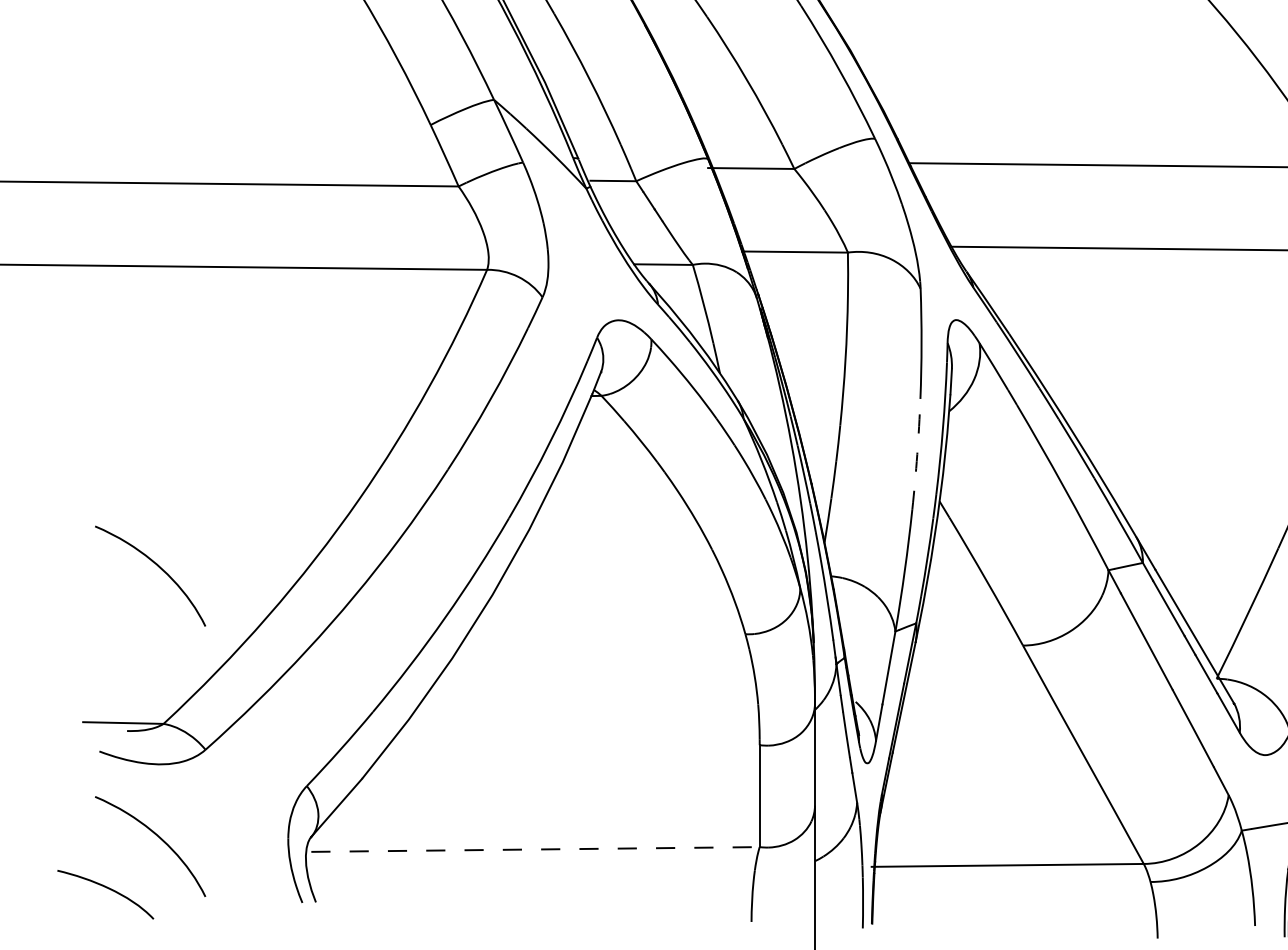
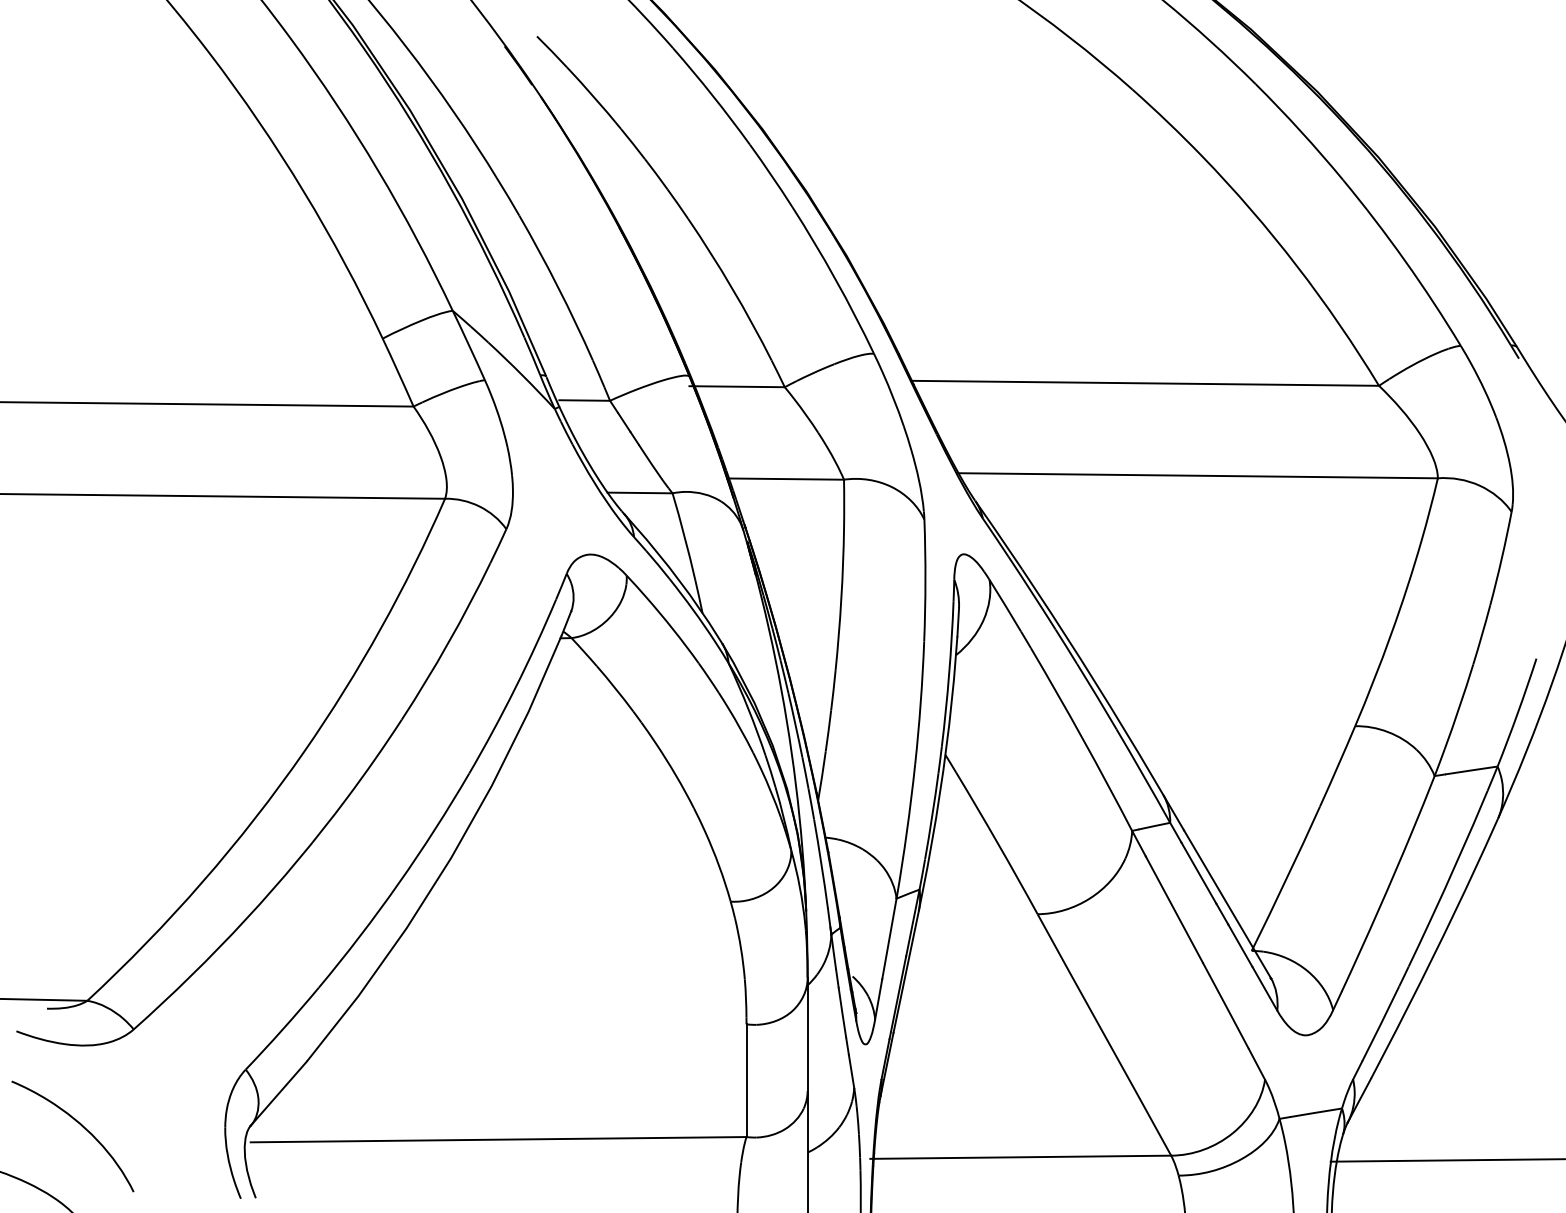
arc: (917, 454) -> (920, 702), dashed -> solid
curve: (158, 567) -> (81, 827), removed
line: (535, 849) -> (498, 1139), dashed -> solid

